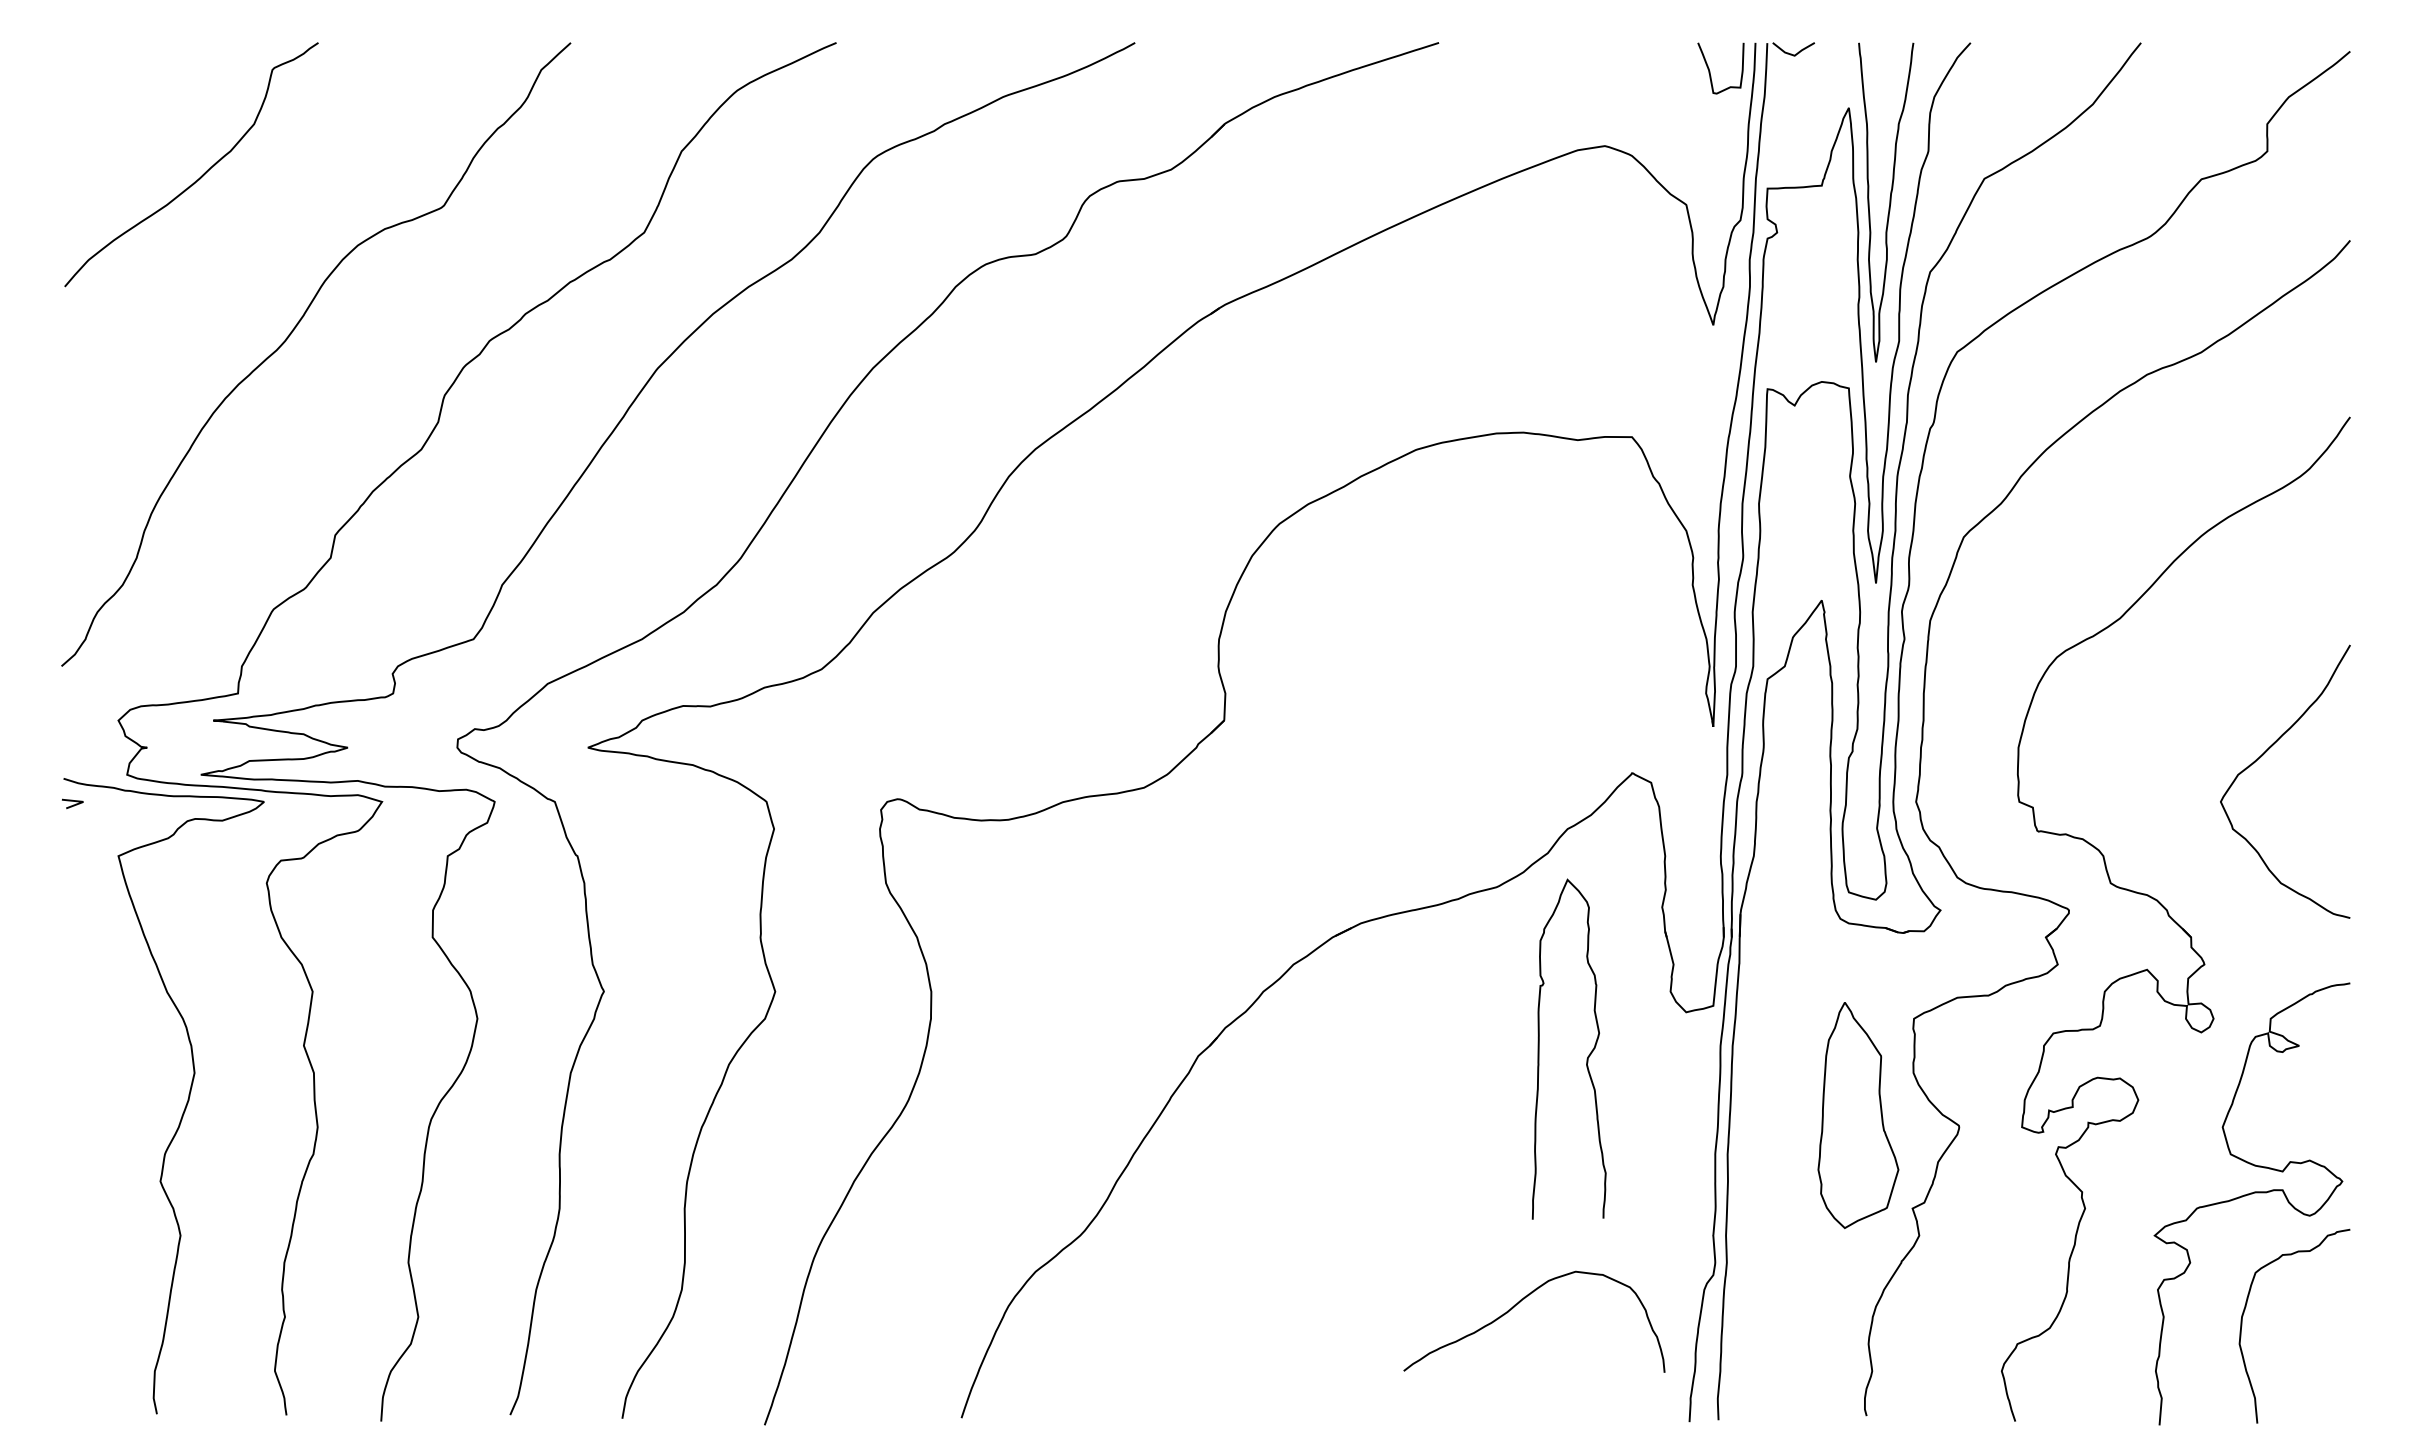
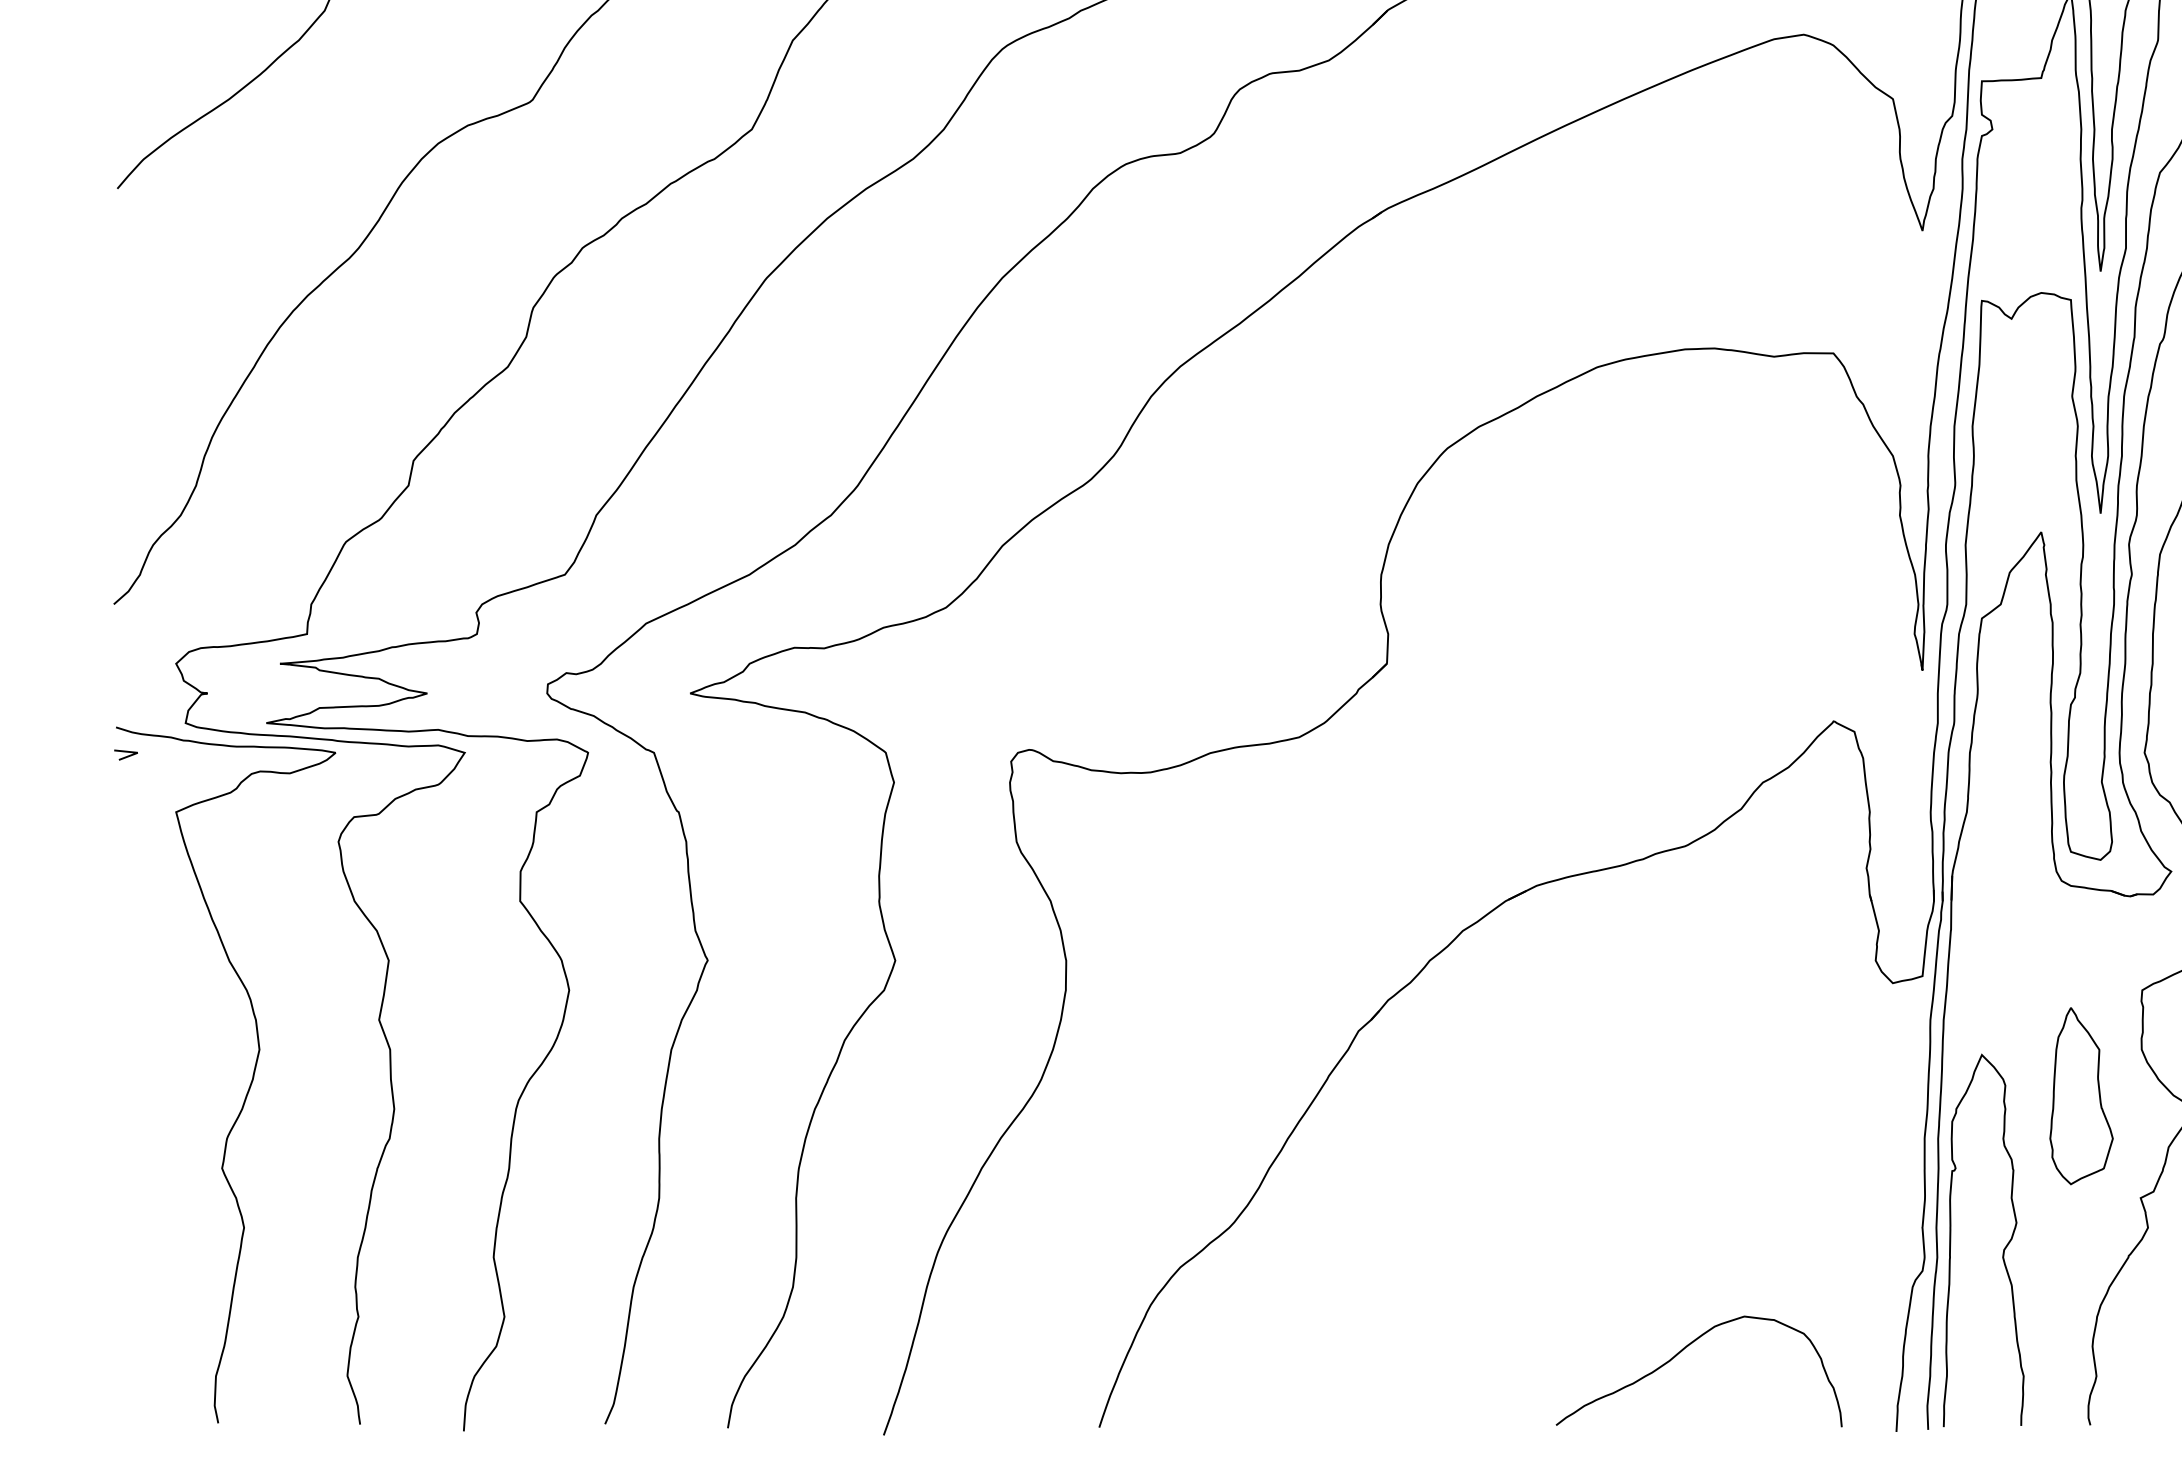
curve: (1586, 1058) -> (2002, 1250), moved
part: (1858, 1115) -> (2081, 1096), size x0.71
curve: (1518, 1304) -> (1681, 1352), moved

